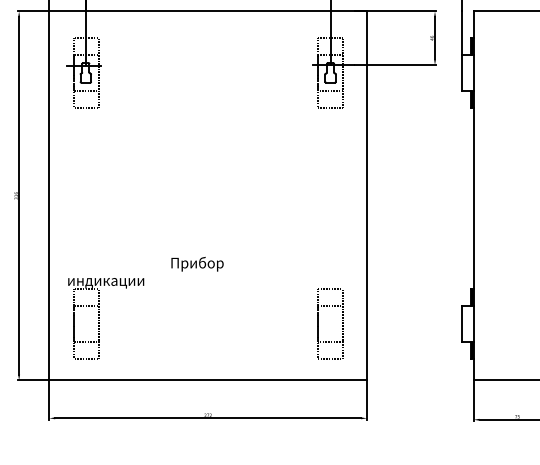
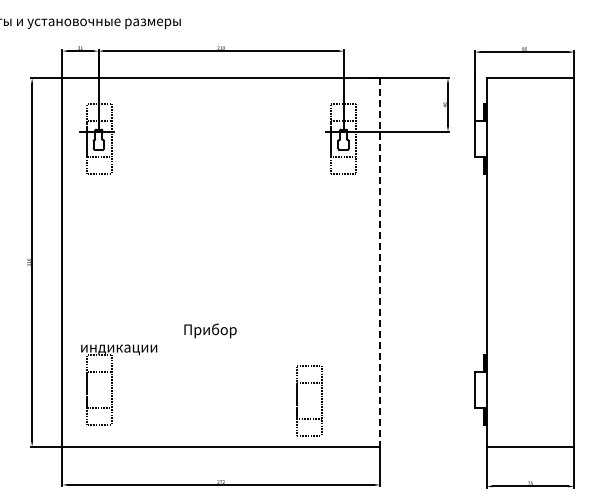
line: (366, 196) -> (379, 263), solid -> dashed
part: (318, 322) -> (297, 400), moved

